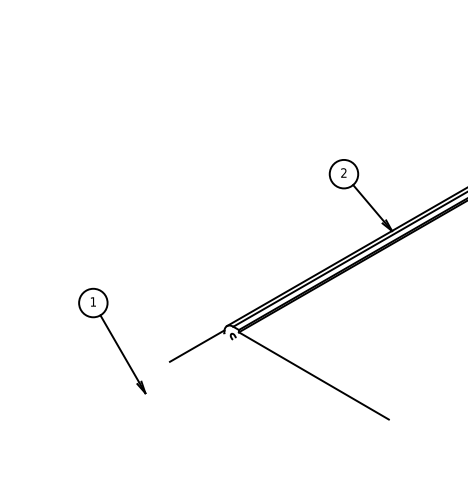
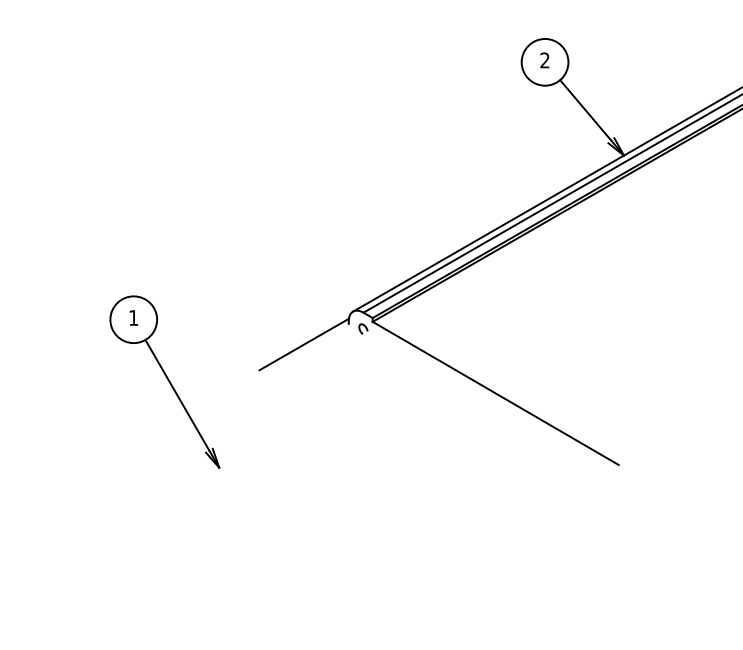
part: (112, 340) -> (165, 381), moved

